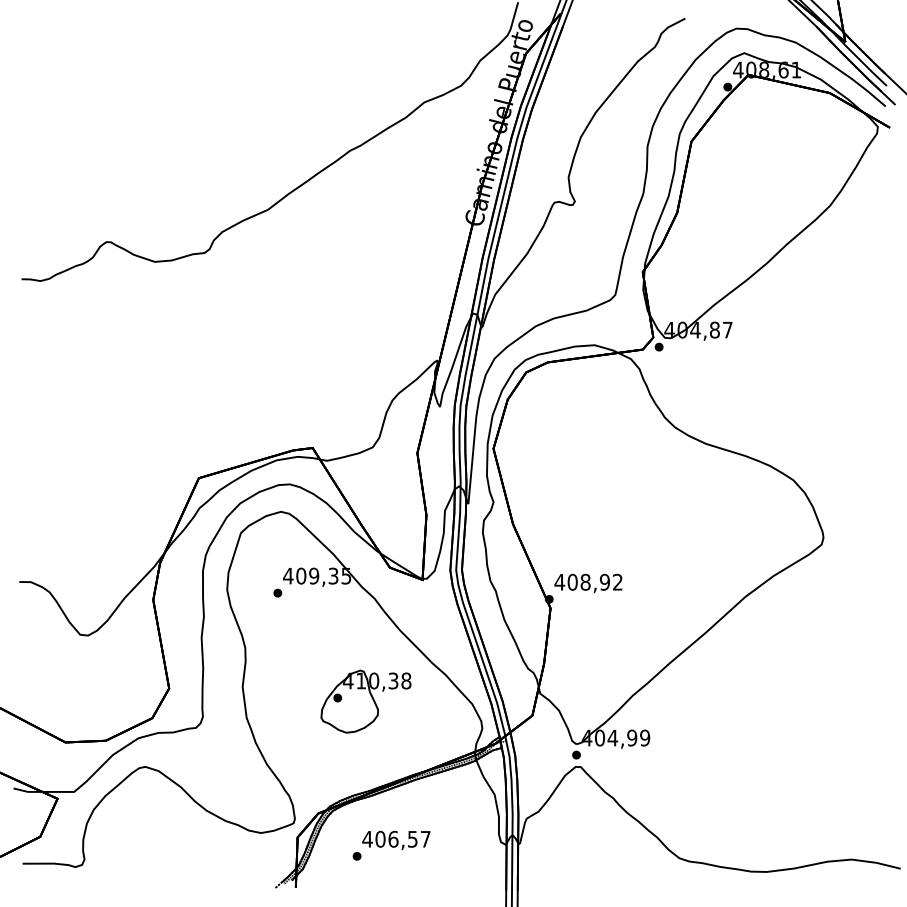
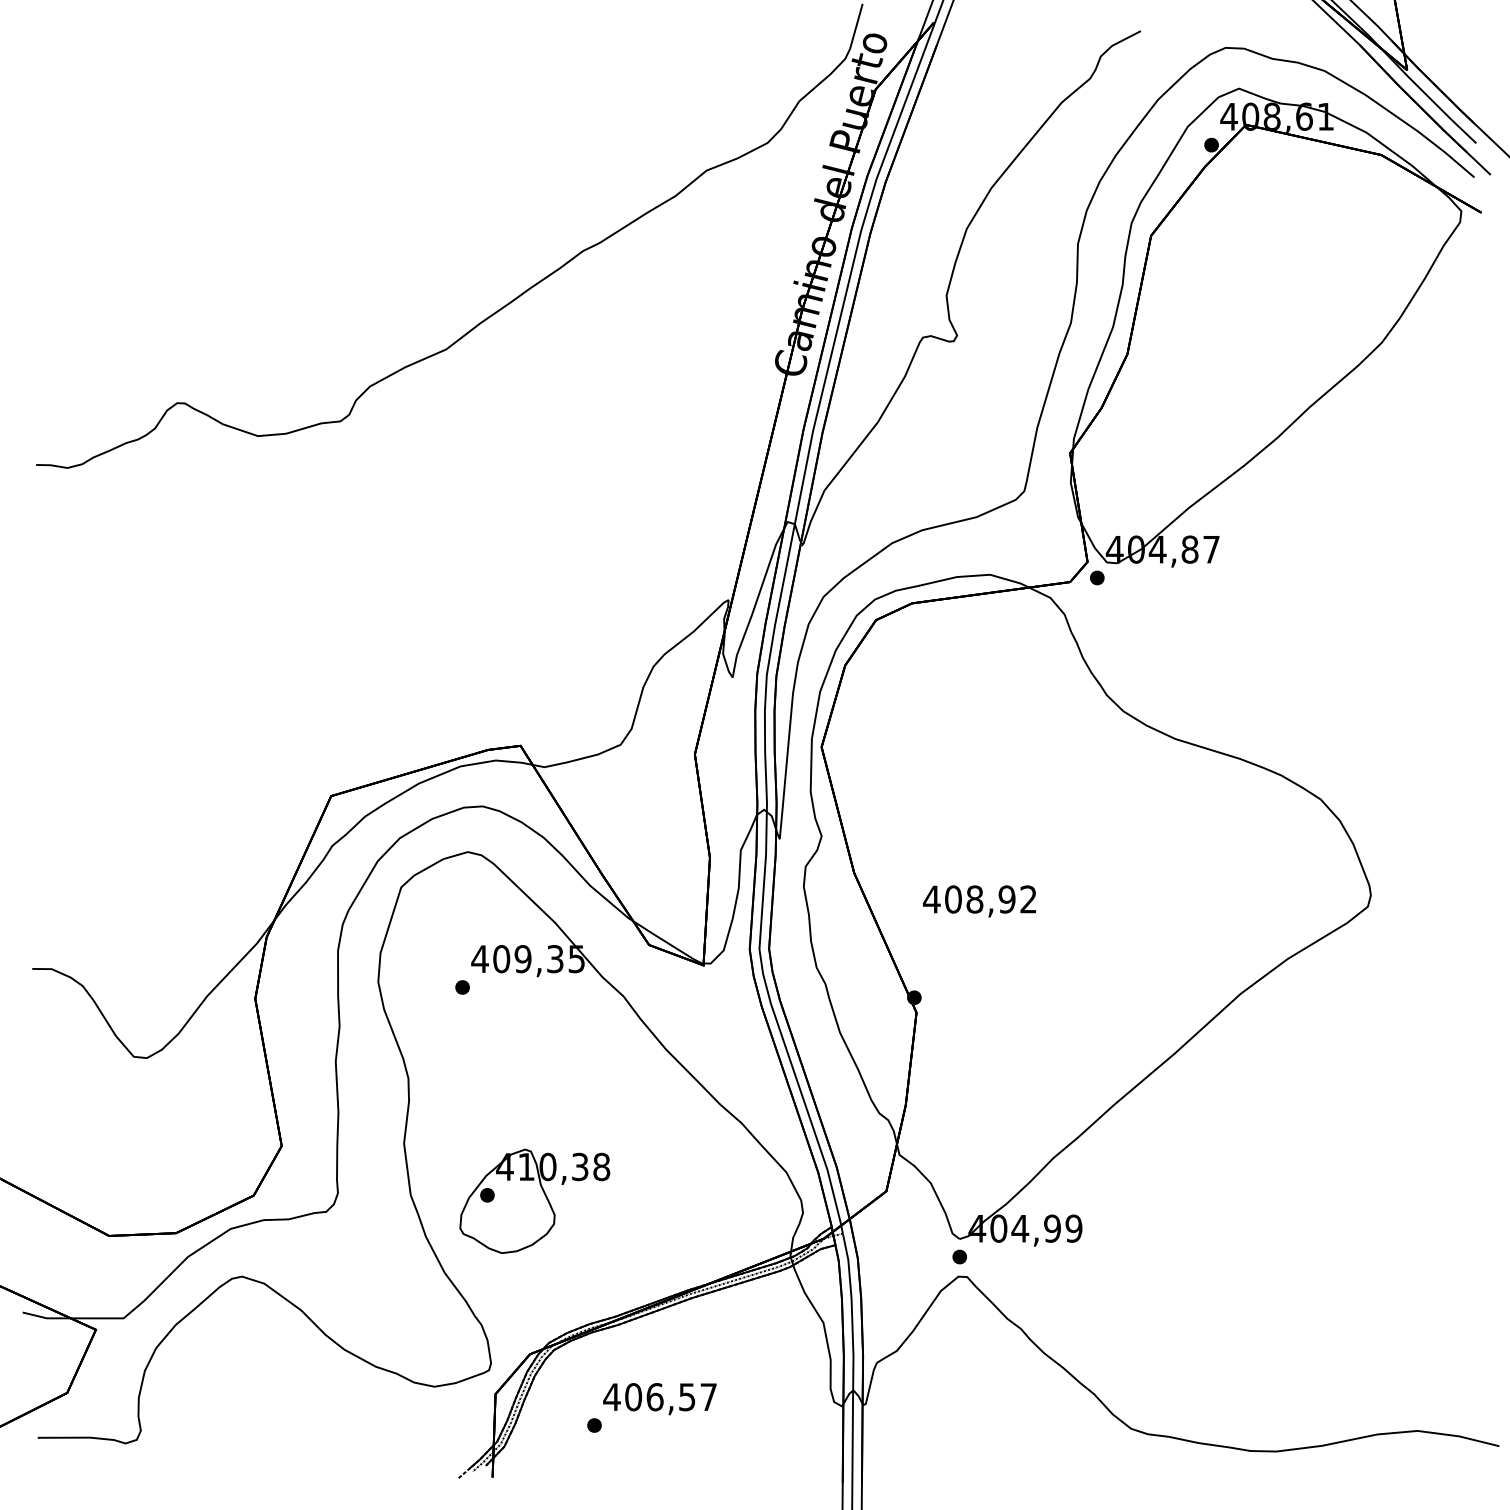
text: (588, 583) -> (979, 901), moved
part: (365, 701) -> (533, 1201), moved

